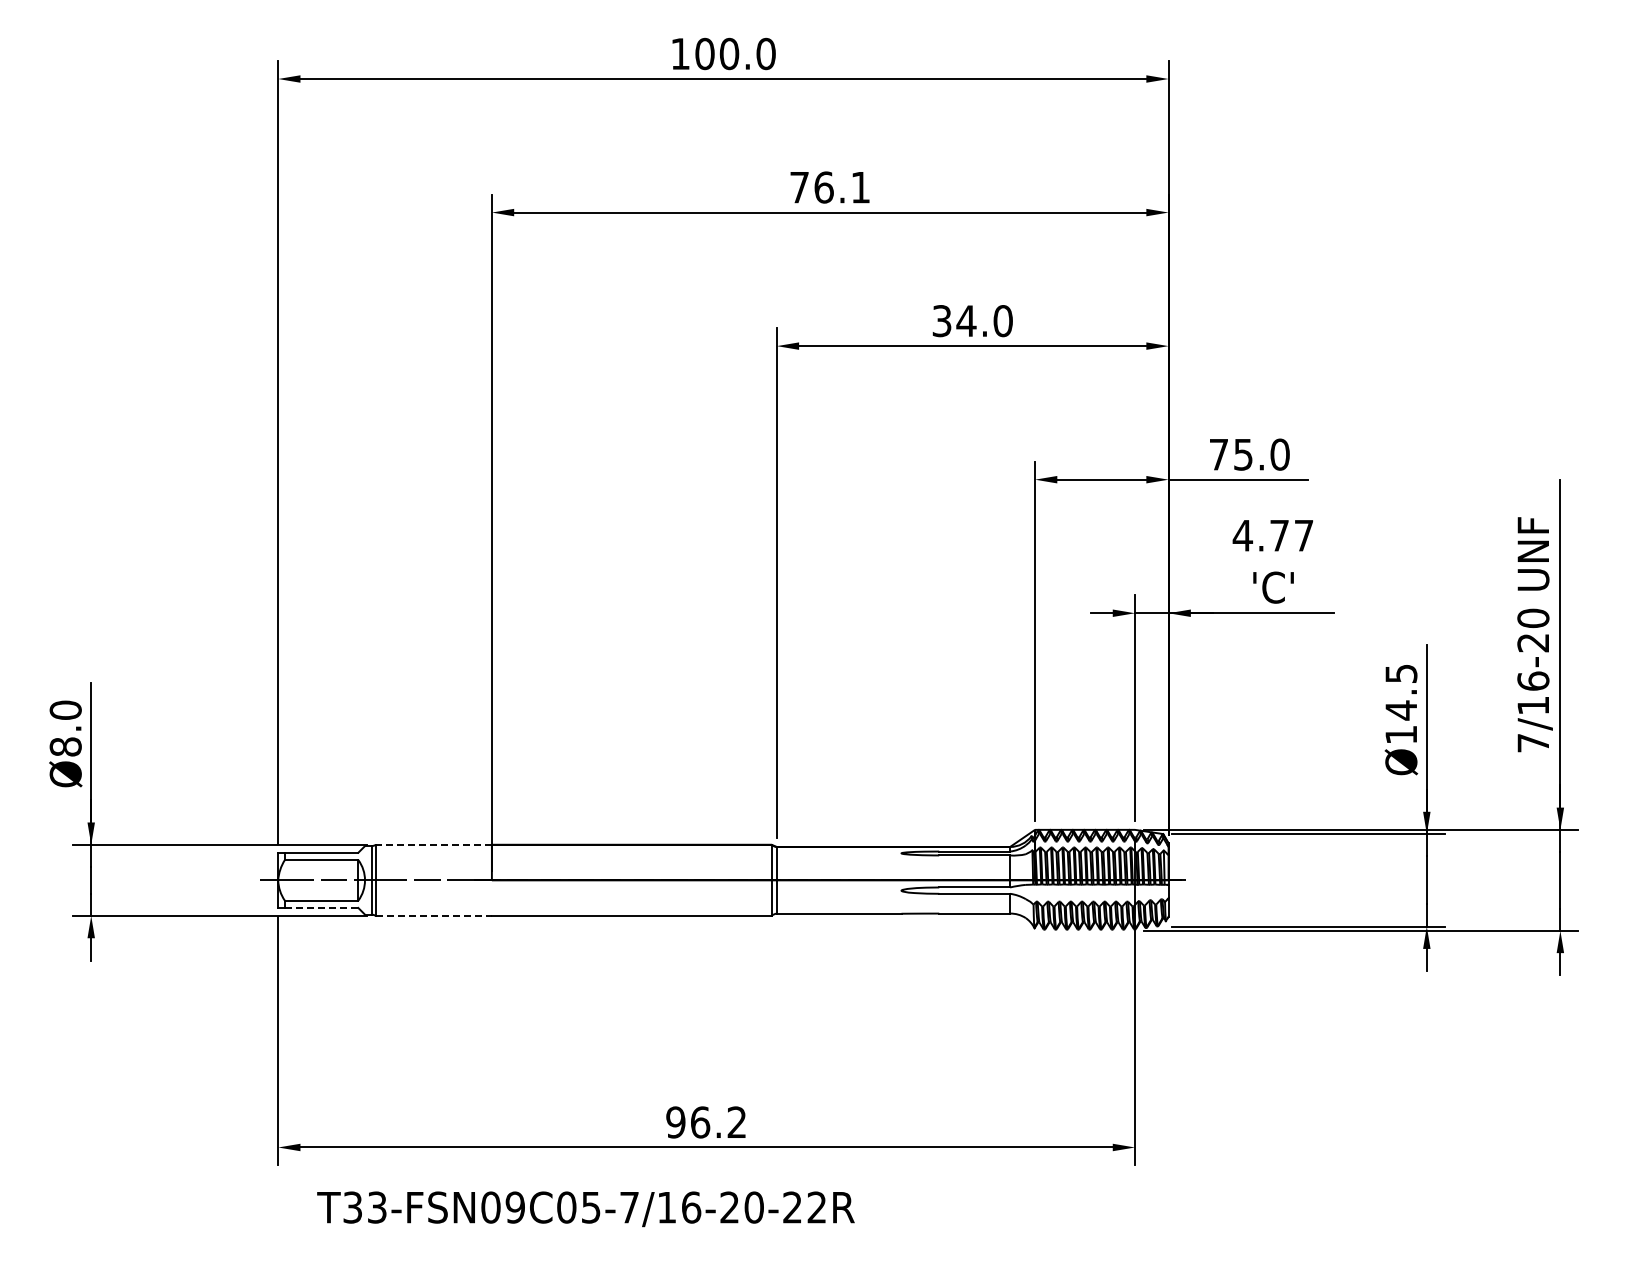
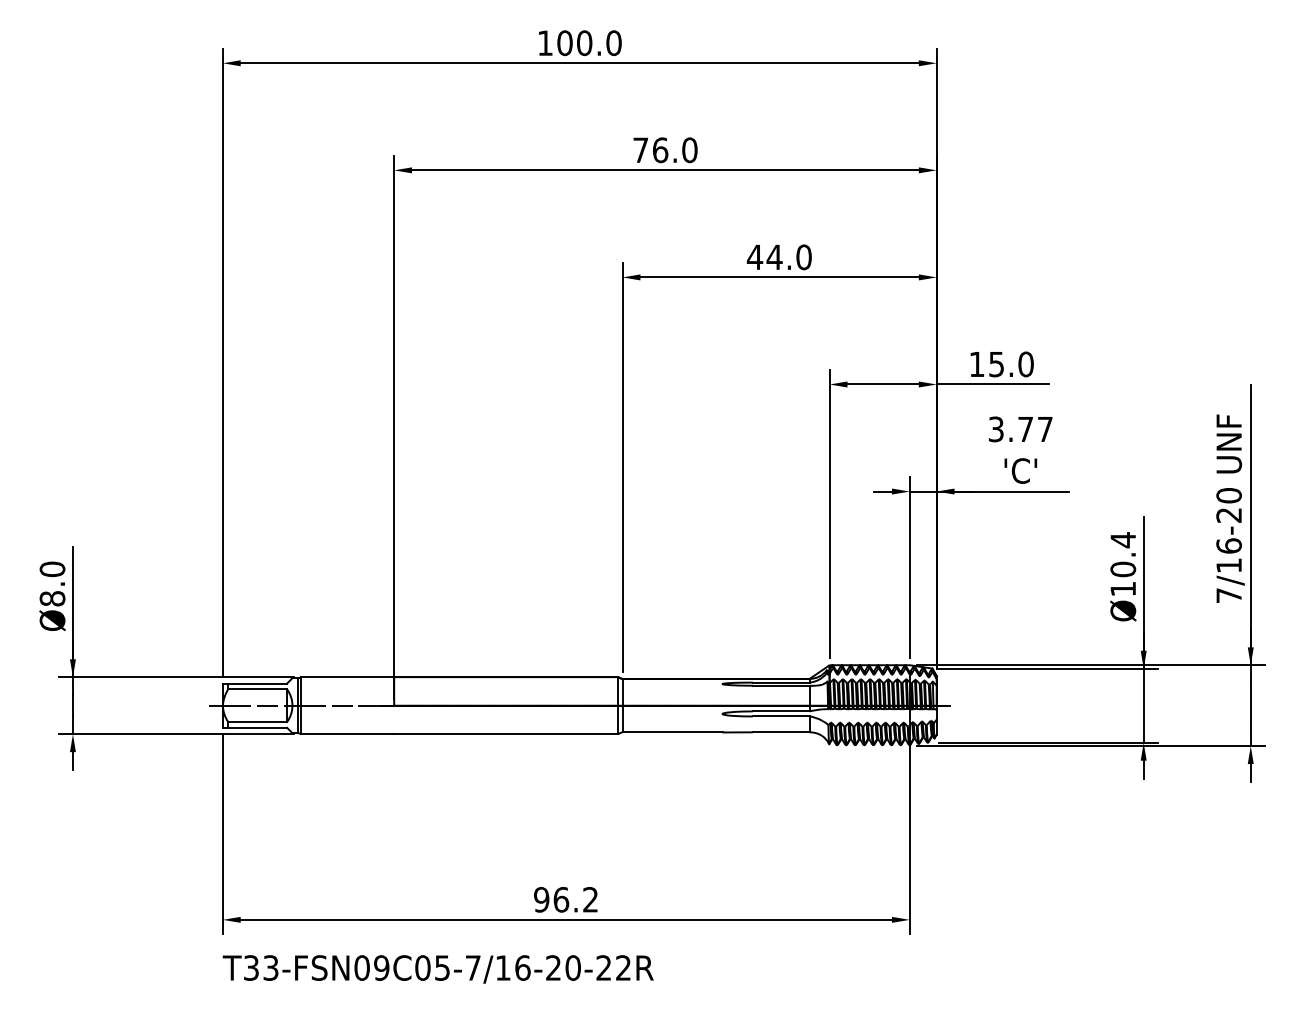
text: (860, 187) -> (689, 150), 76.1 -> 76.0
text: (941, 321) -> (754, 257), 34.0 -> 44.0
text: (1218, 454) -> (976, 364), 75.0 -> 15.0
text: (1242, 535) -> (995, 429), 4.77 -> 3.77
text: (1401, 691) -> (1123, 554), Ø14.5 -> Ø10.4
line: (433, 844) -> (347, 676), dashed -> solid
line: (321, 907) -> (257, 727), dashed -> solid
line: (434, 915) -> (348, 733), dashed -> solid
text: (585, 1209) -> (437, 969), moved

